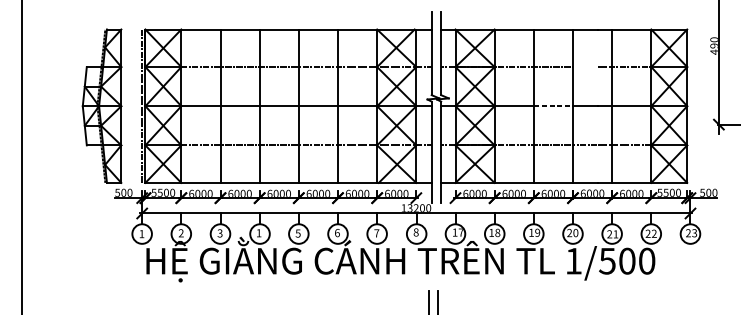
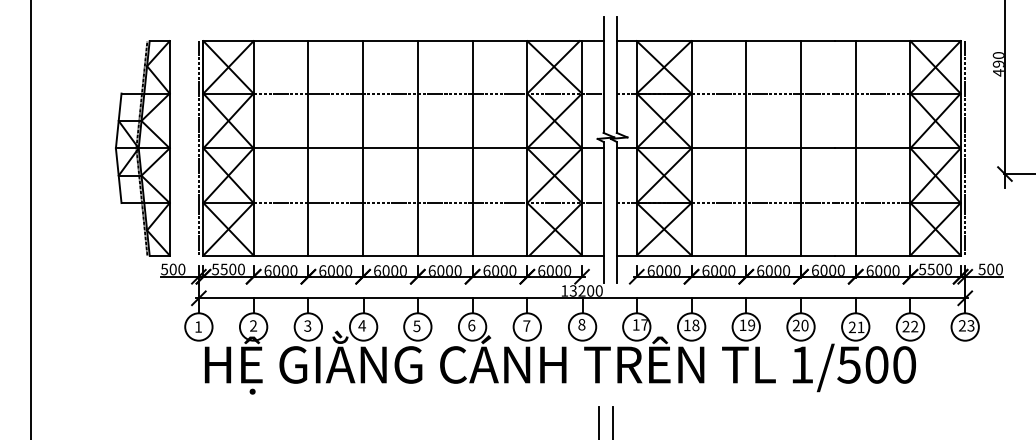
line: (585, 66) -> (818, 93), added
line: (554, 106) -> (774, 148), dashed -> solid
line: (690, 106) -> (965, 148), added
text: (258, 232) -> (361, 325), 1 -> 4

